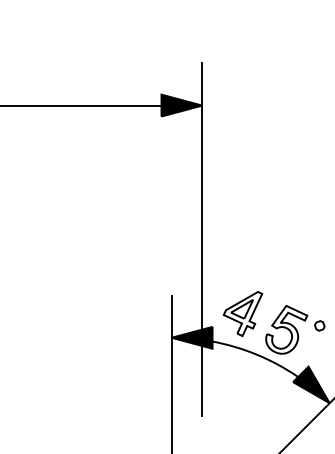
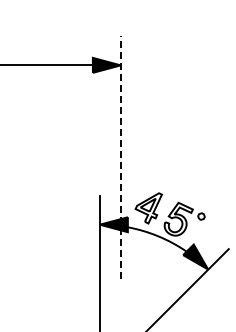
line: (201, 239) -> (120, 157), solid -> dashed

